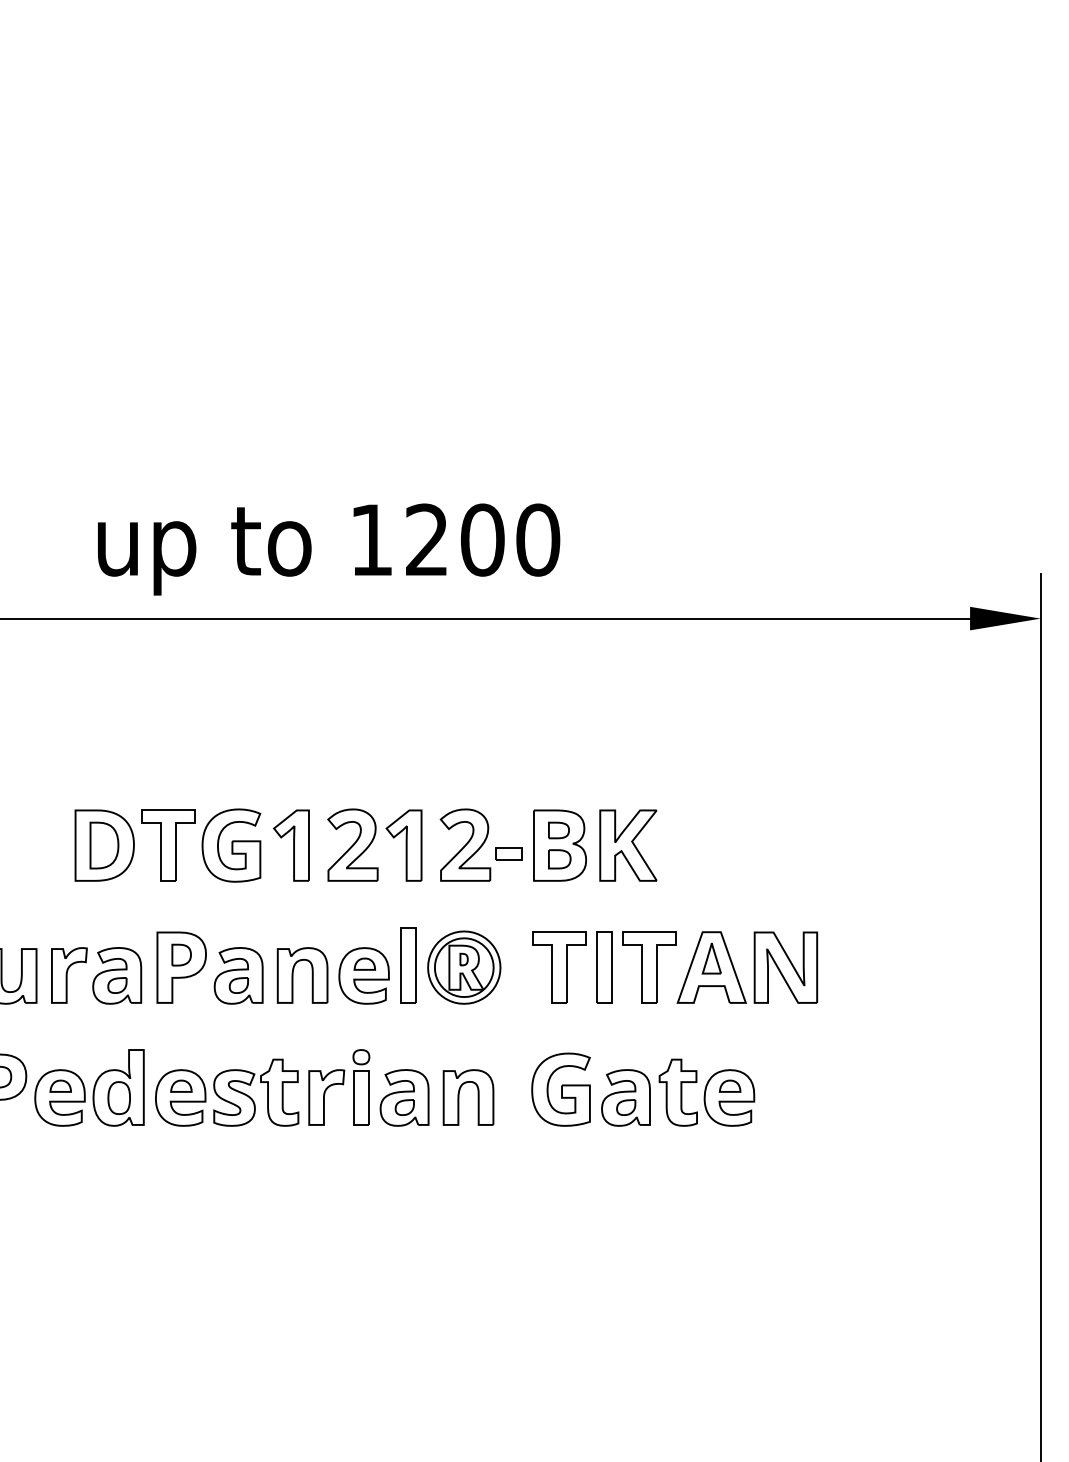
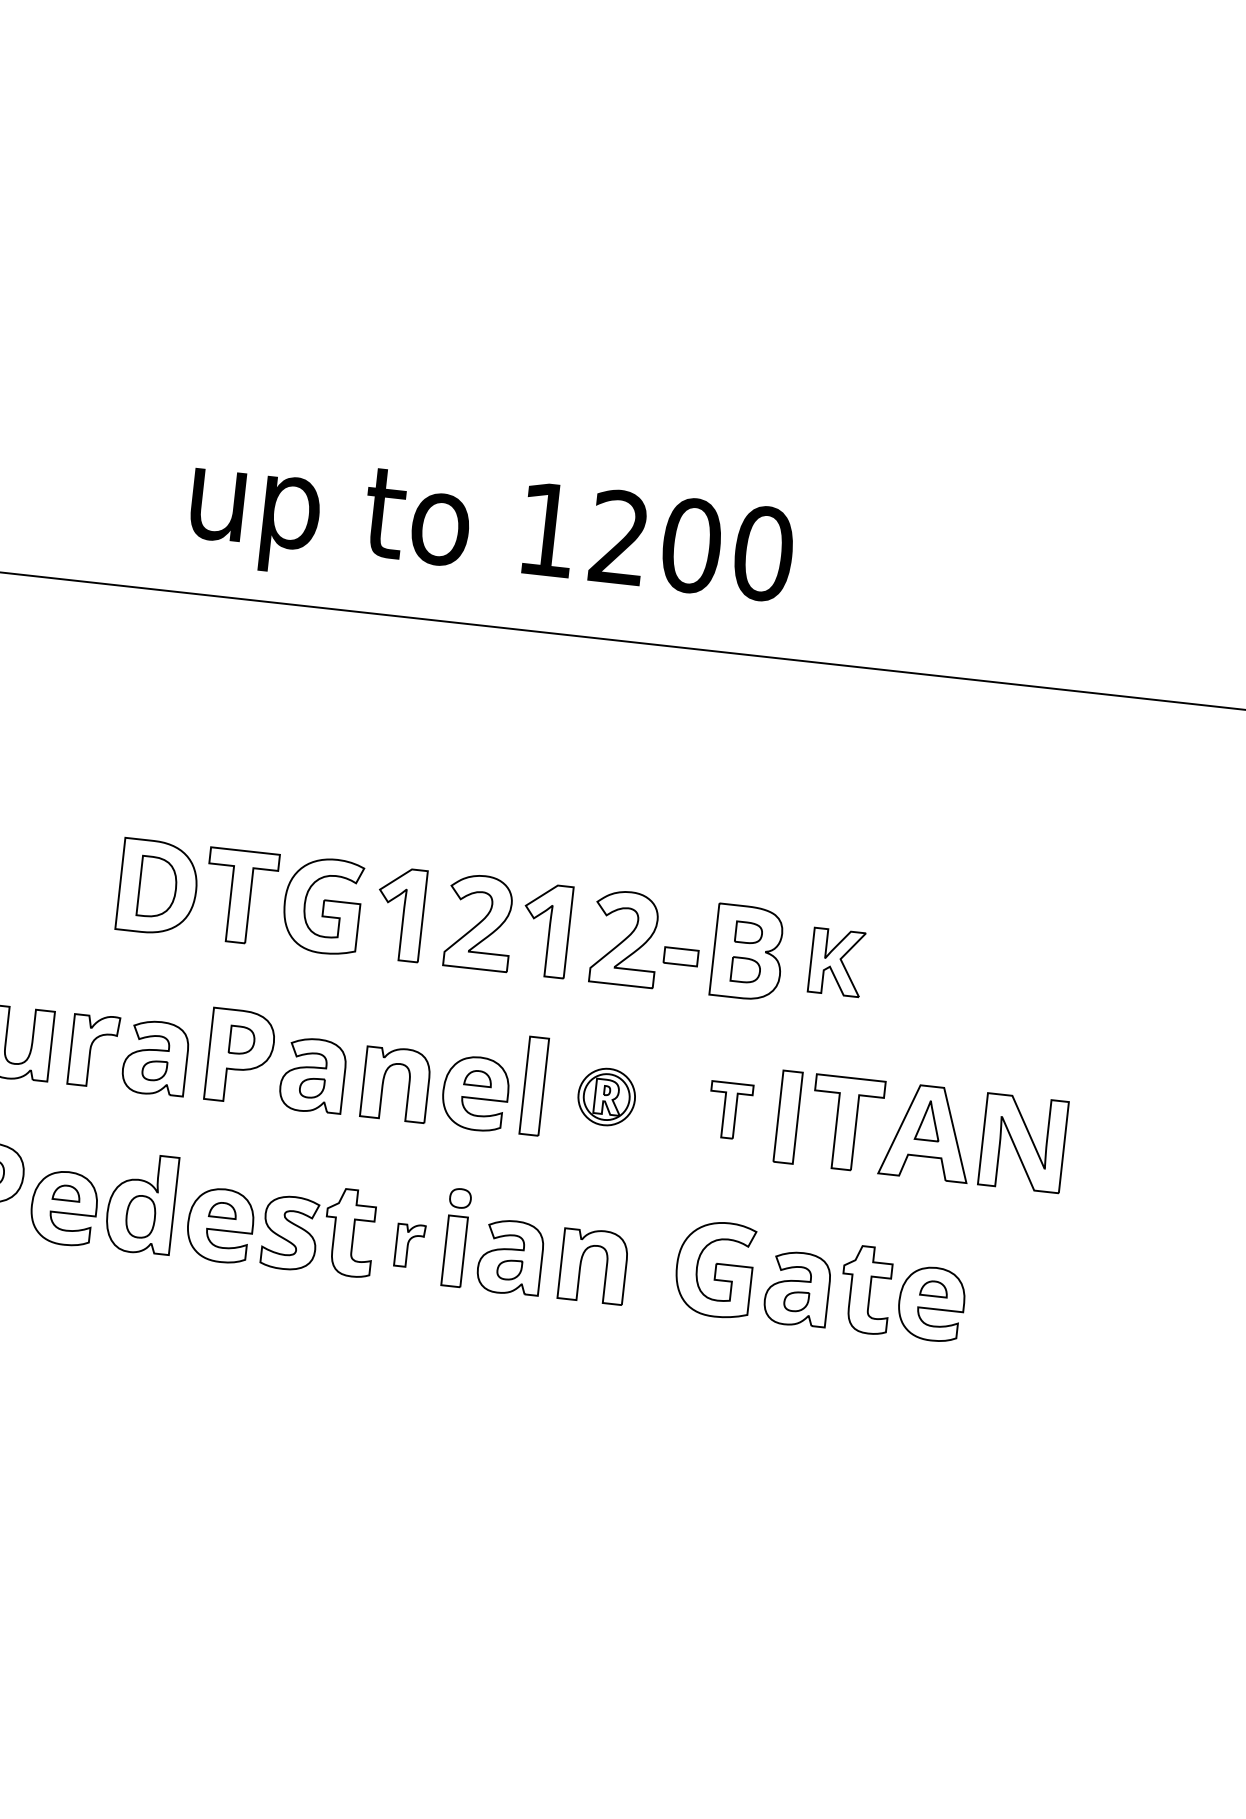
part: (628, 845) -> (836, 962), size x0.7
part: (464, 967) -> (606, 1096), size x0.6
part: (559, 967) -> (730, 1110), size x0.6
part: (326, 1097) -> (409, 1245), size x0.6

